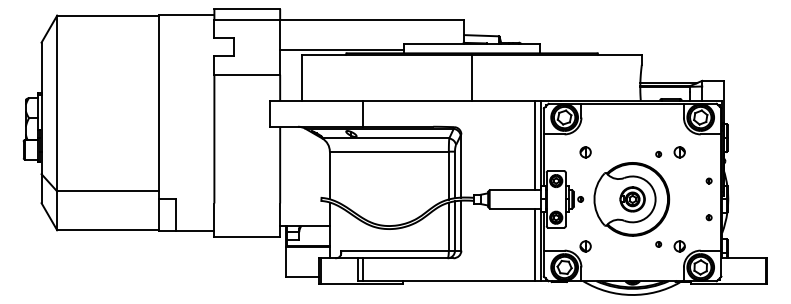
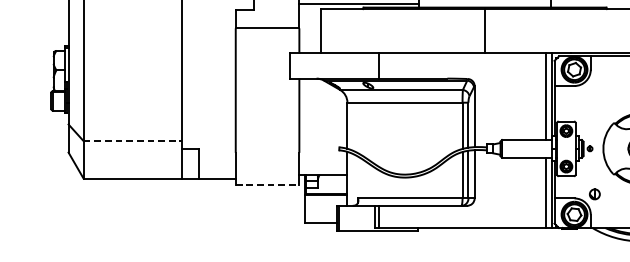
part: (585, 152) -> (594, 103), removed
line: (107, 191) -> (132, 141), solid -> dashed
line: (247, 236) -> (267, 184), solid -> dashed

